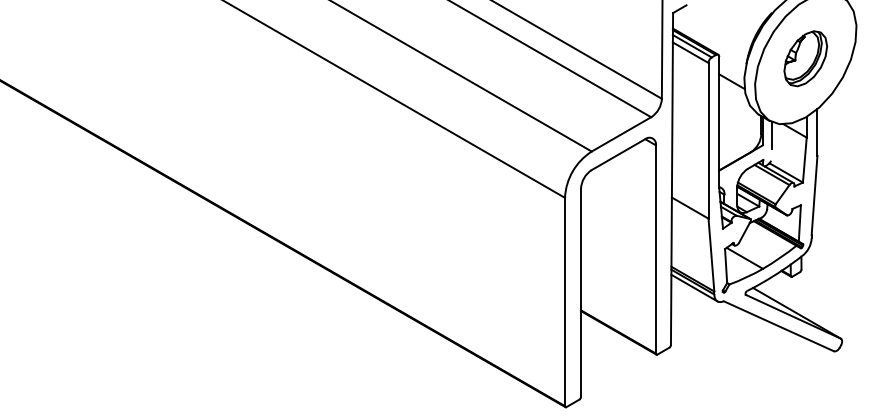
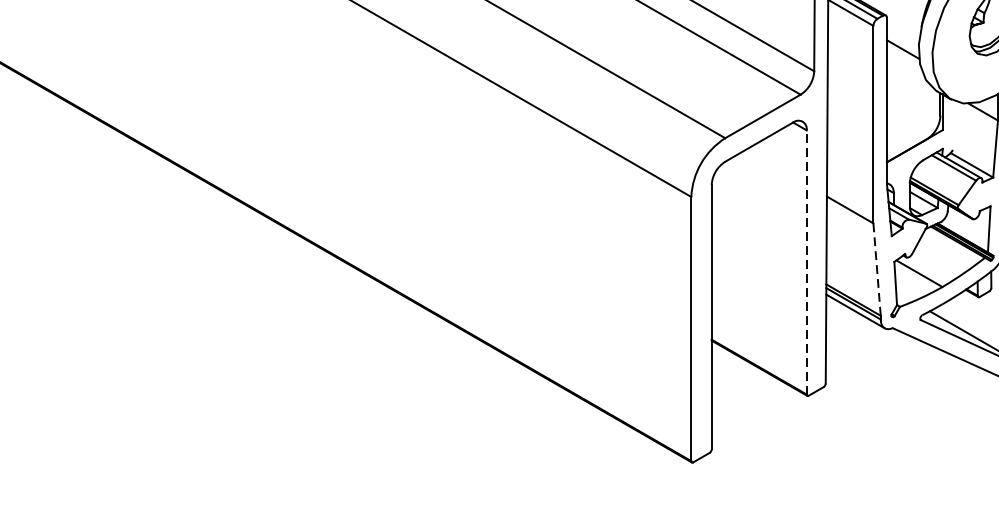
line: (772, 135) -> (954, 117), removed
line: (655, 248) -> (806, 261), solid -> dashed
line: (711, 255) -> (877, 270), solid -> dashed

